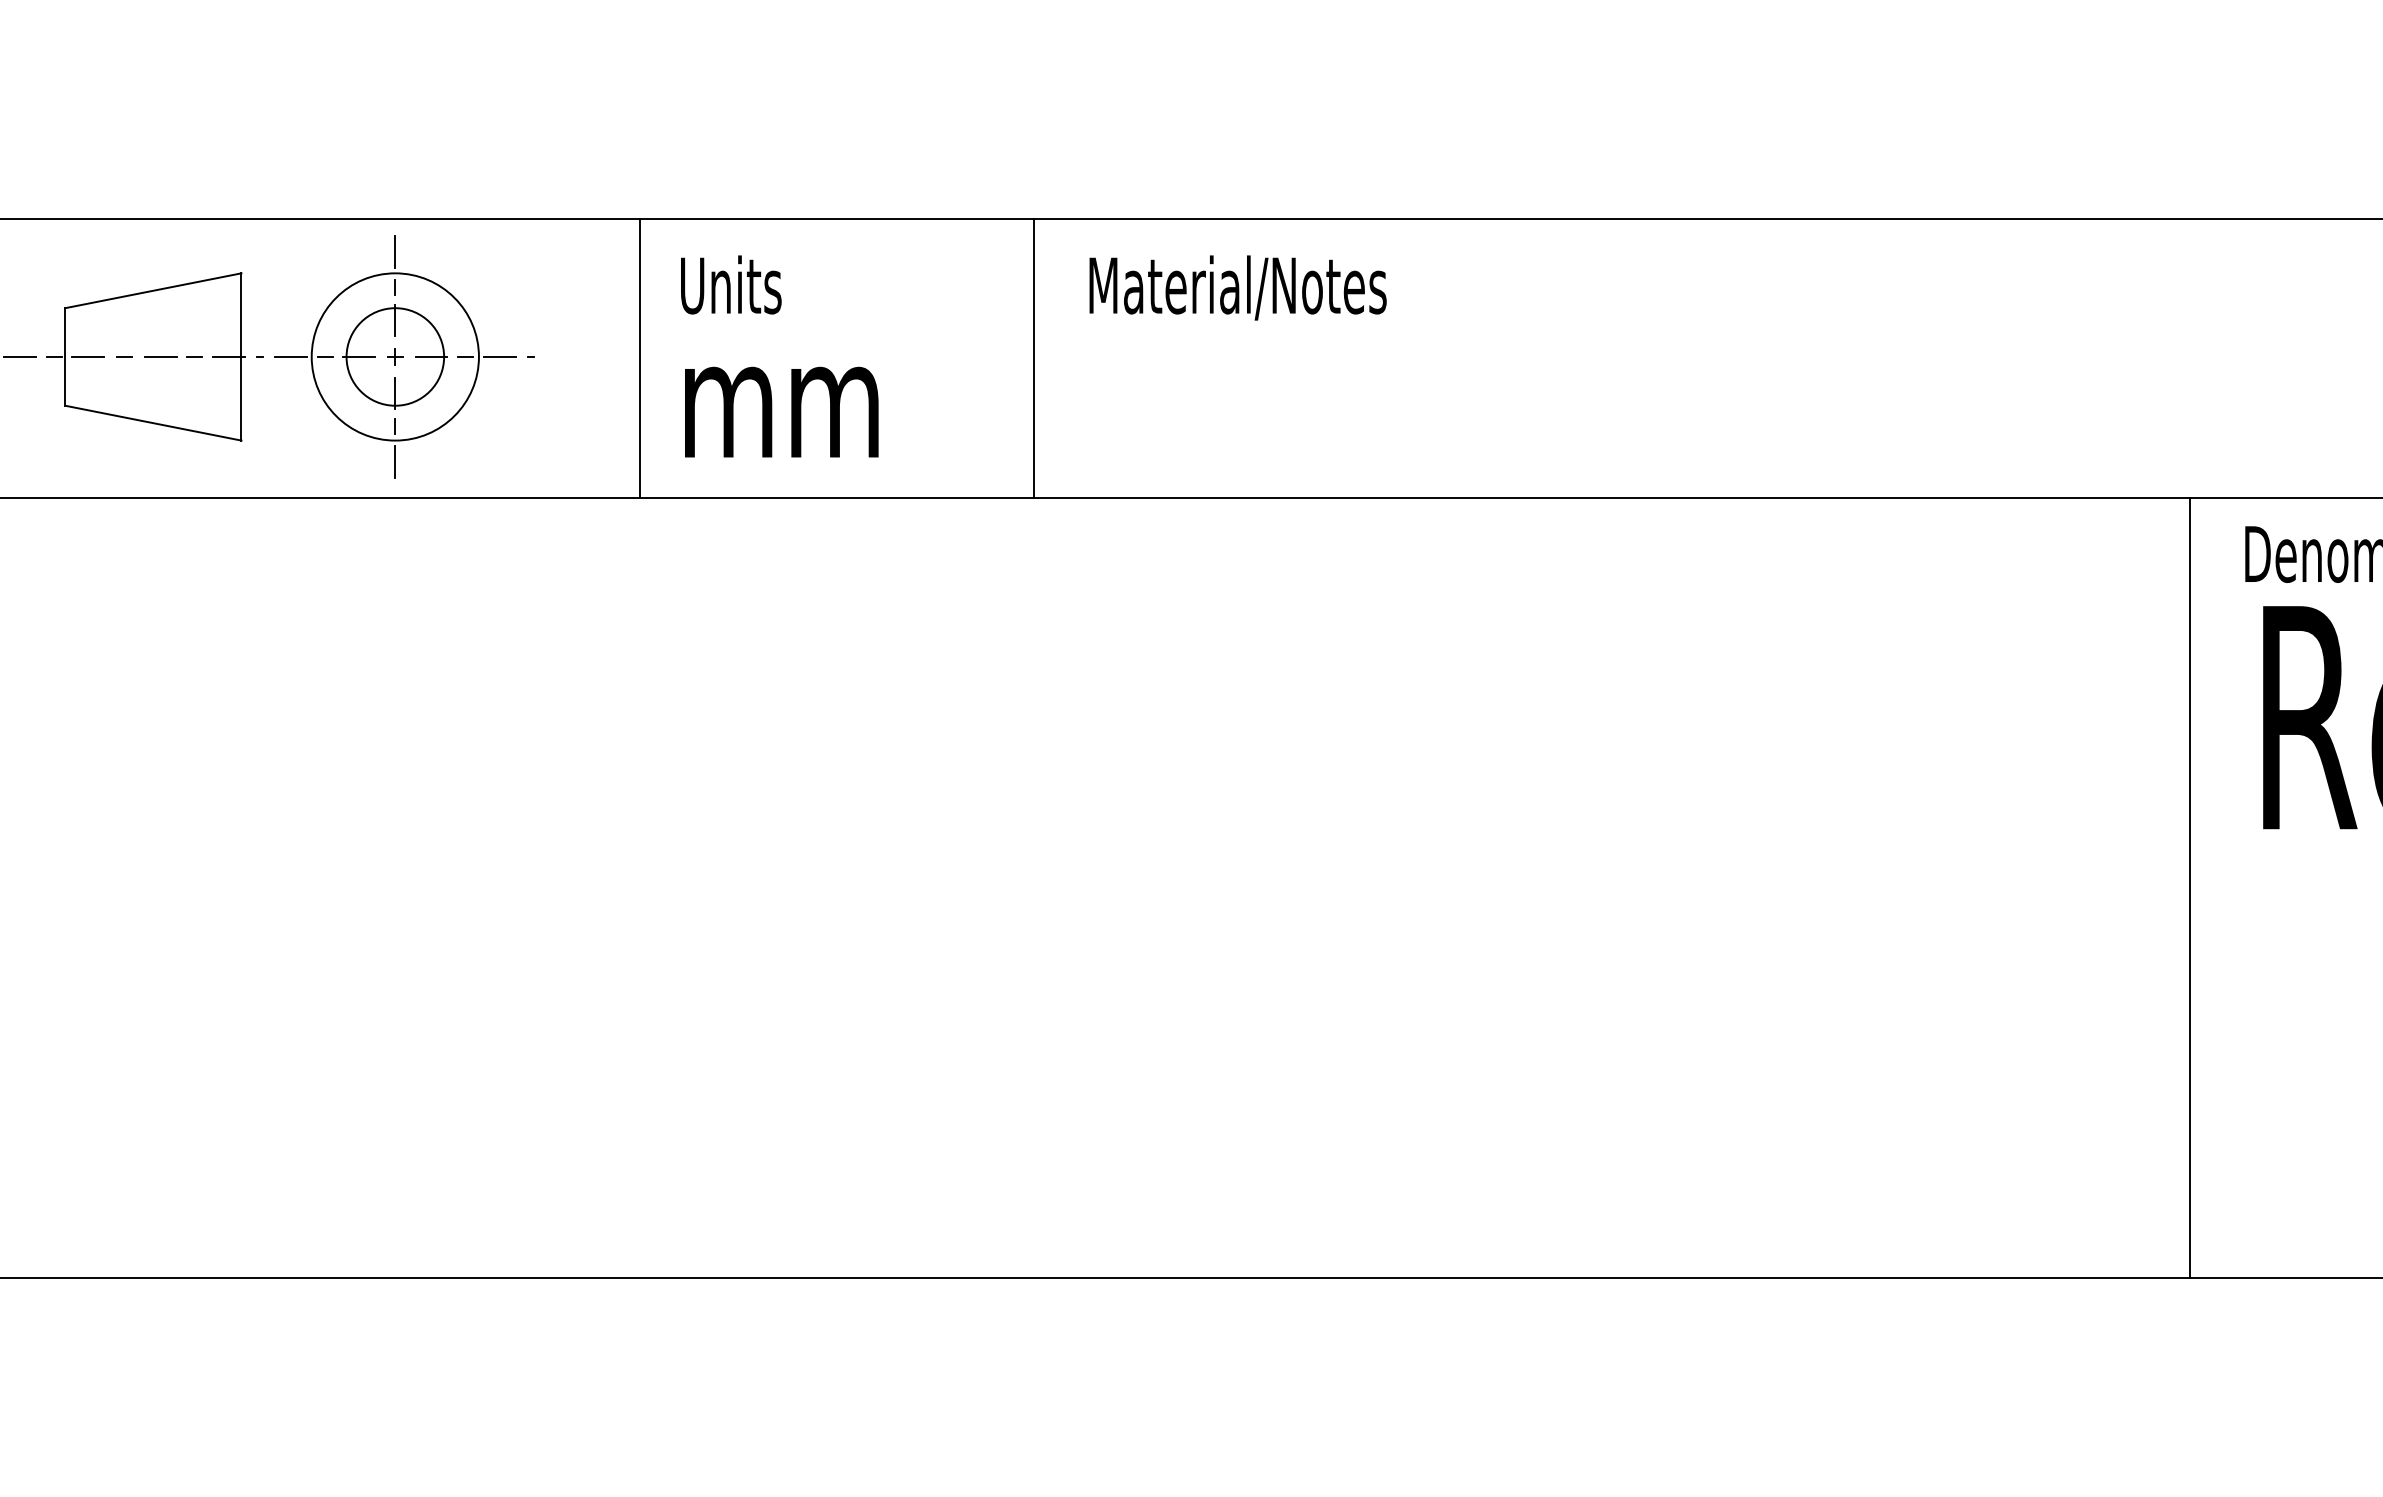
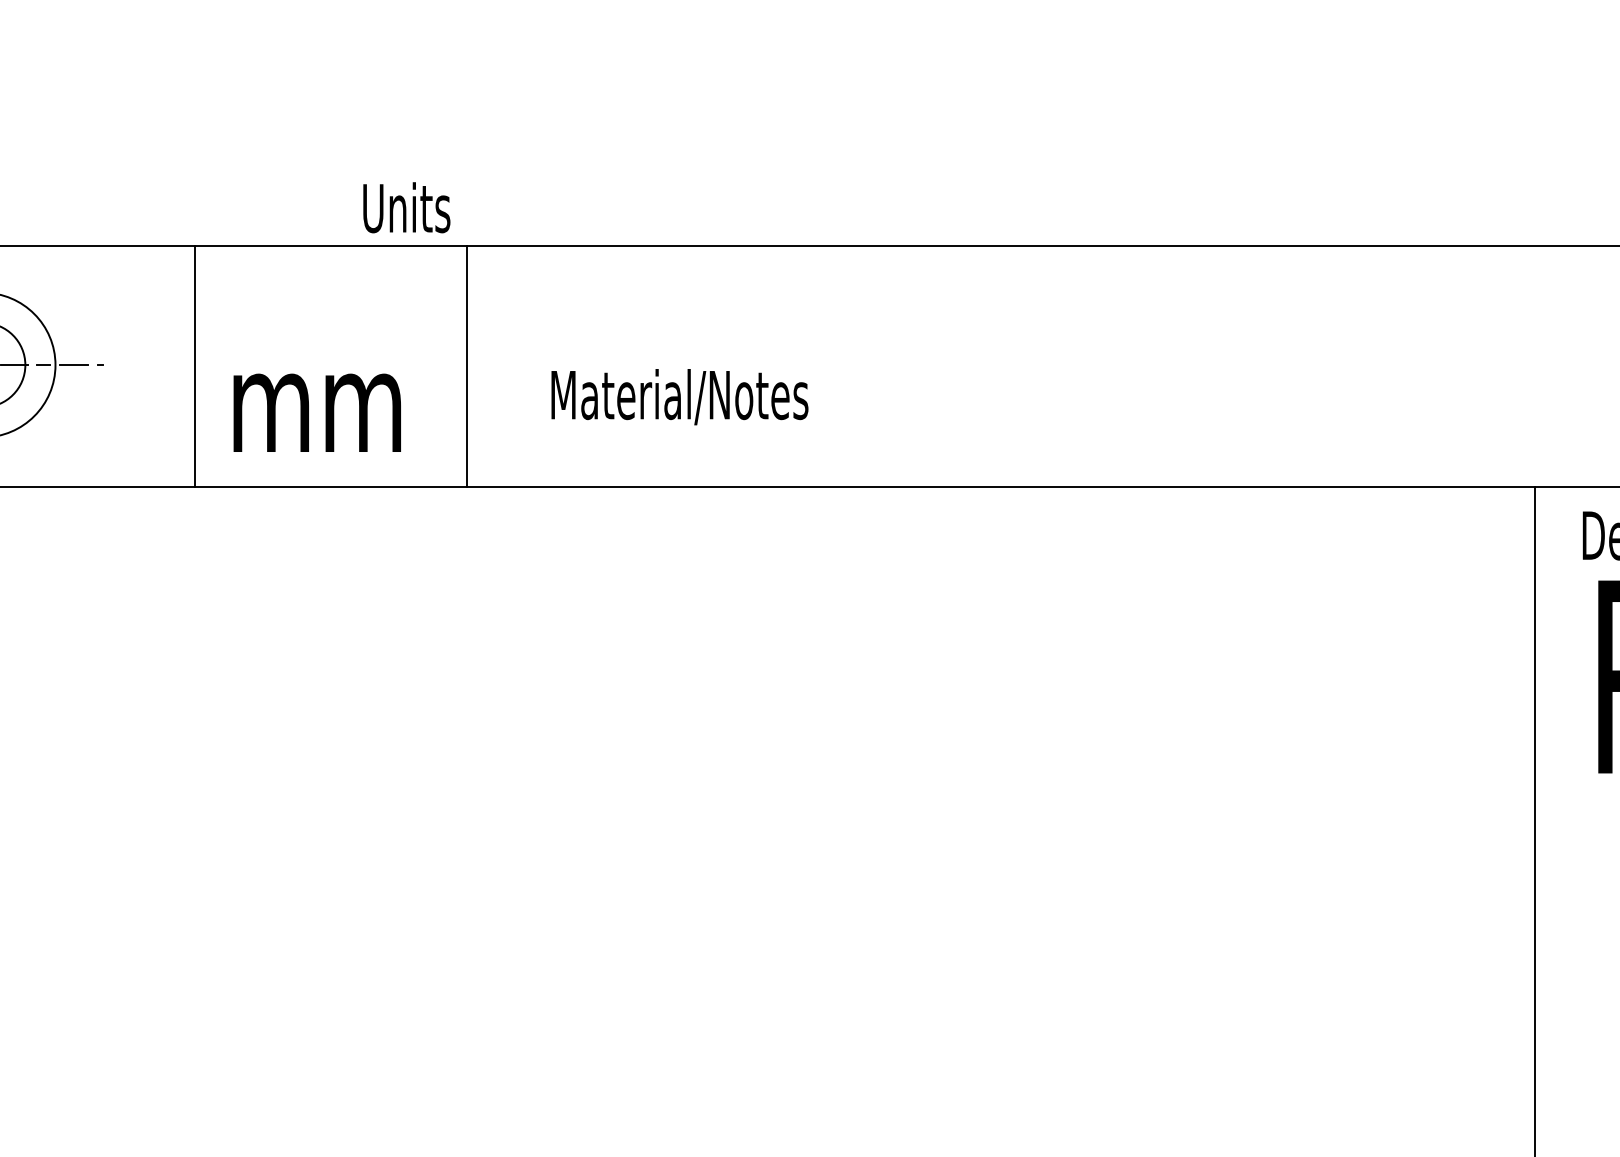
text: (731, 284) -> (407, 207), moved
text: (1237, 287) -> (679, 396), moved
line: (1034, 357) -> (466, 365), moved

